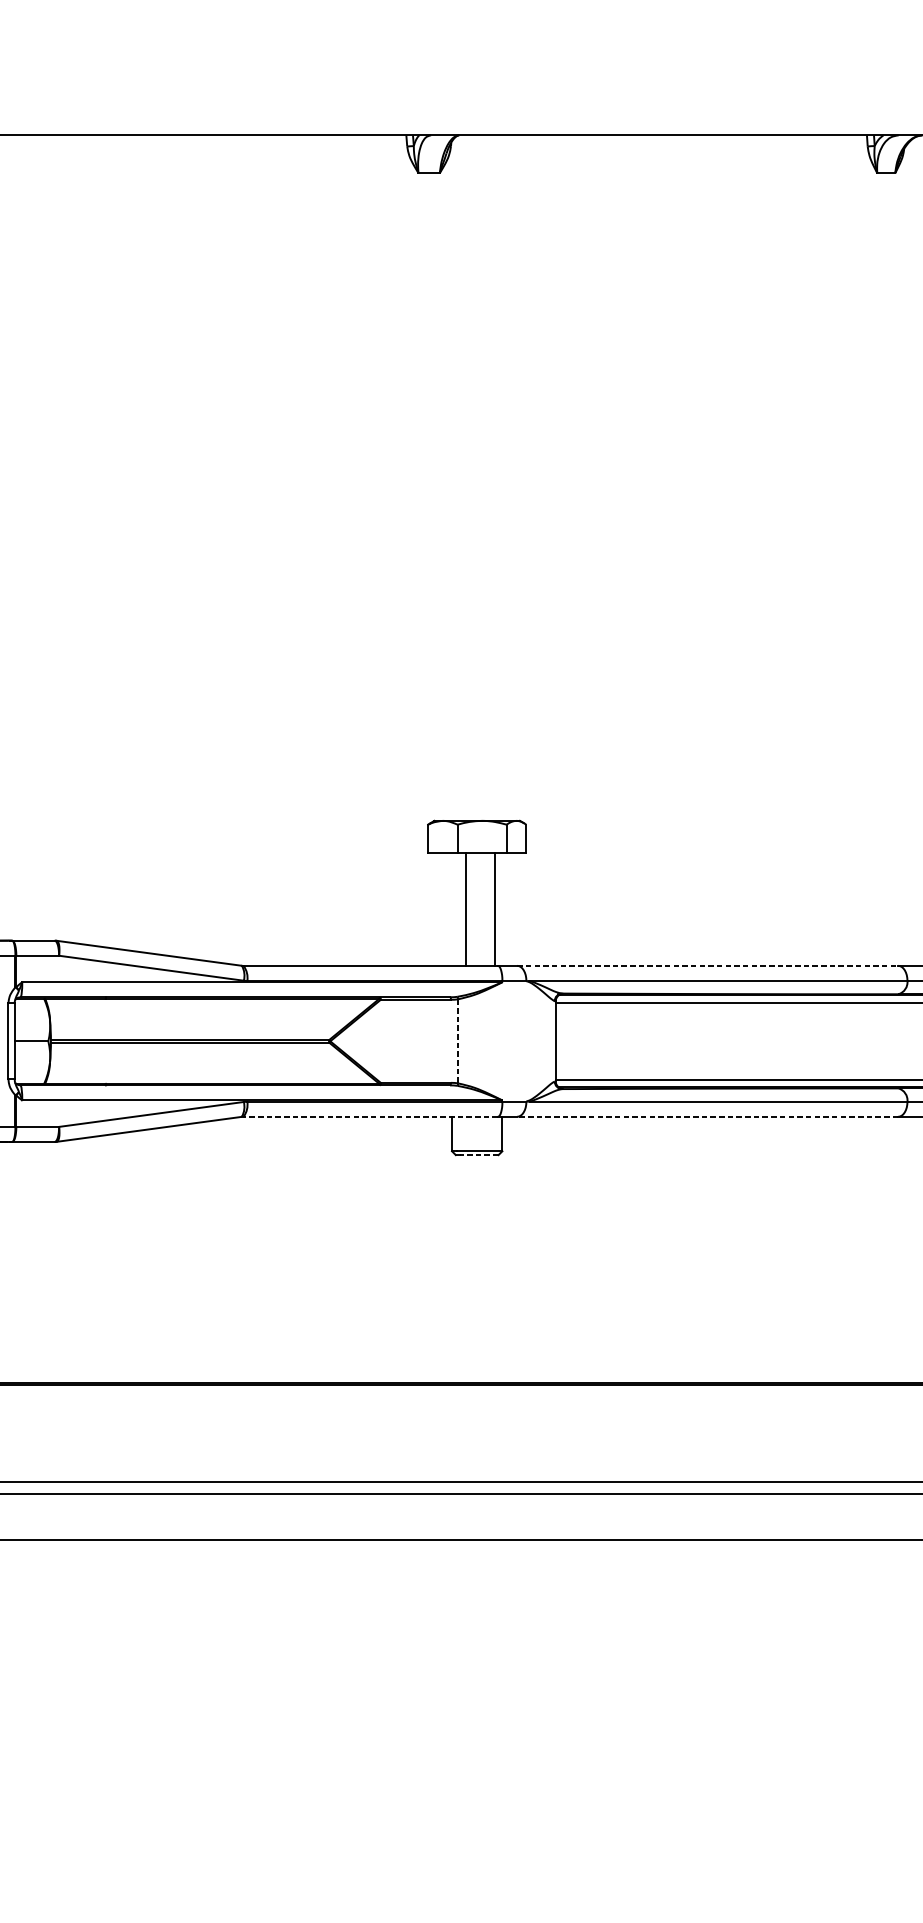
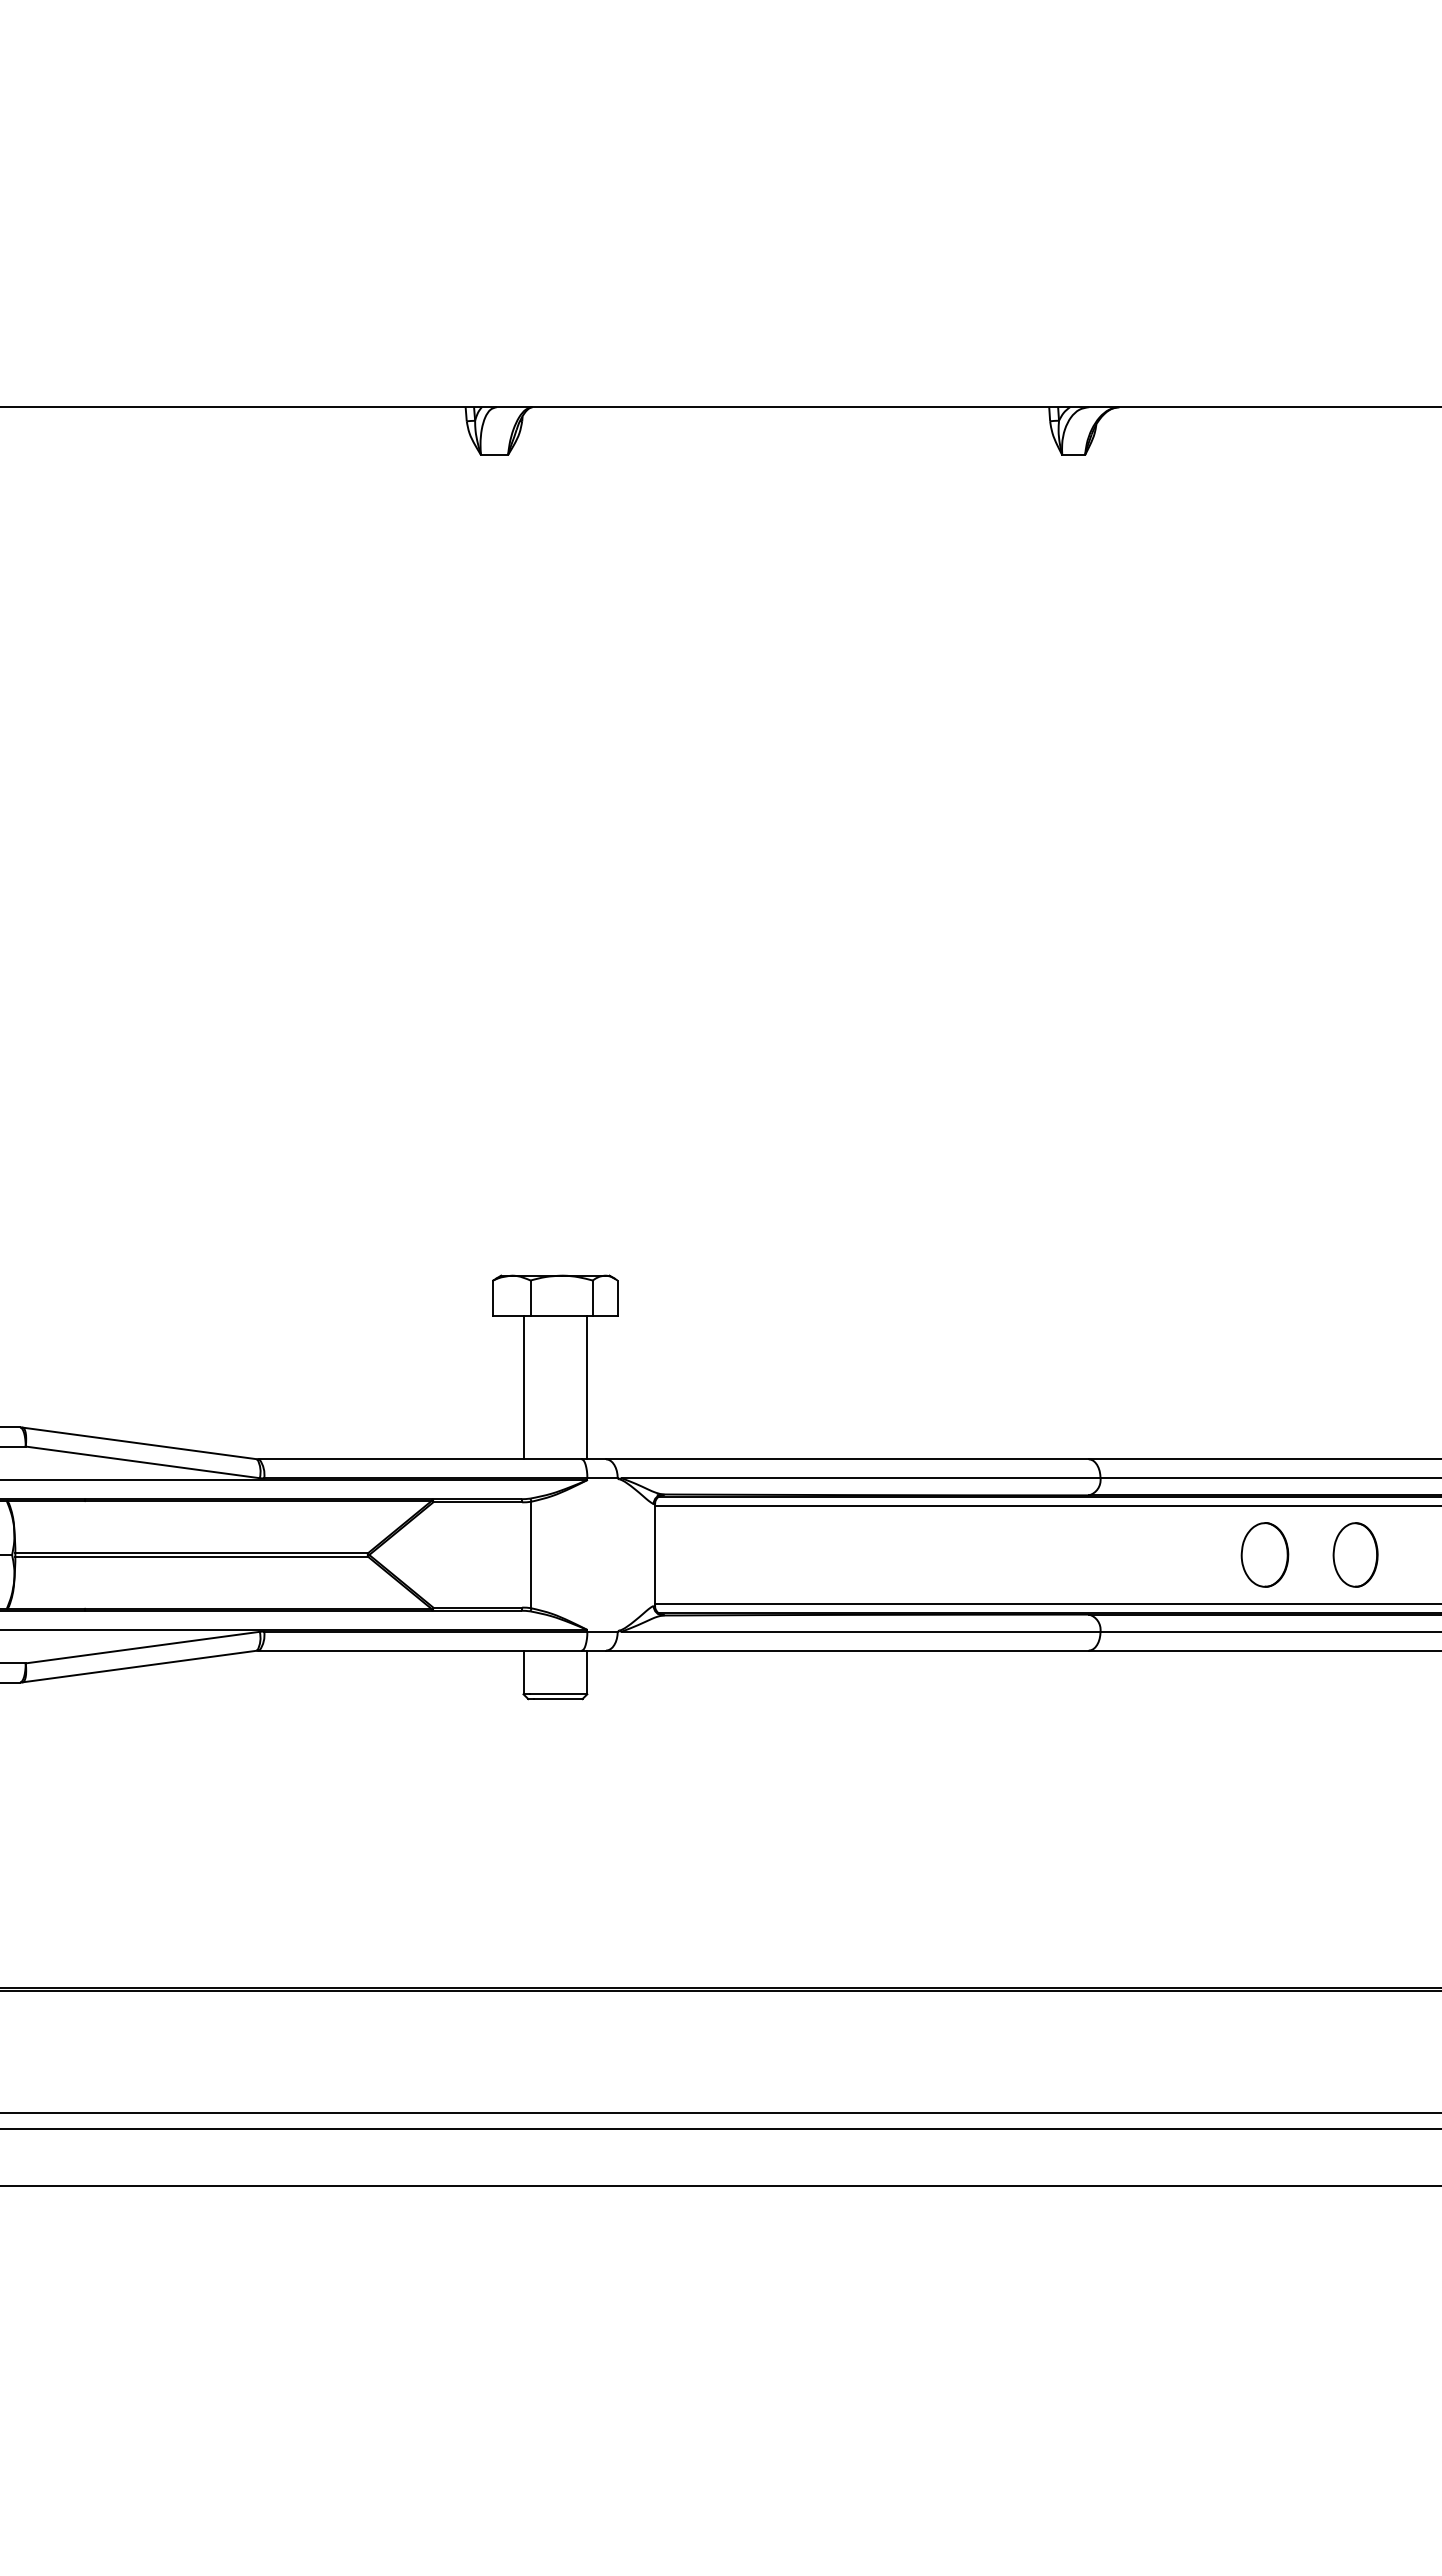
line: (466, 909) -> (587, 1387), moved
line: (494, 909) -> (523, 1387), moved
line: (707, 965) -> (847, 1459), dashed -> solid
line: (458, 1041) -> (531, 1555), dashed -> solid
line: (370, 1116) -> (420, 1650), dashed -> solid
line: (706, 1116) -> (846, 1650), dashed -> solid
line: (478, 1155) -> (557, 1699), dashed -> solid

